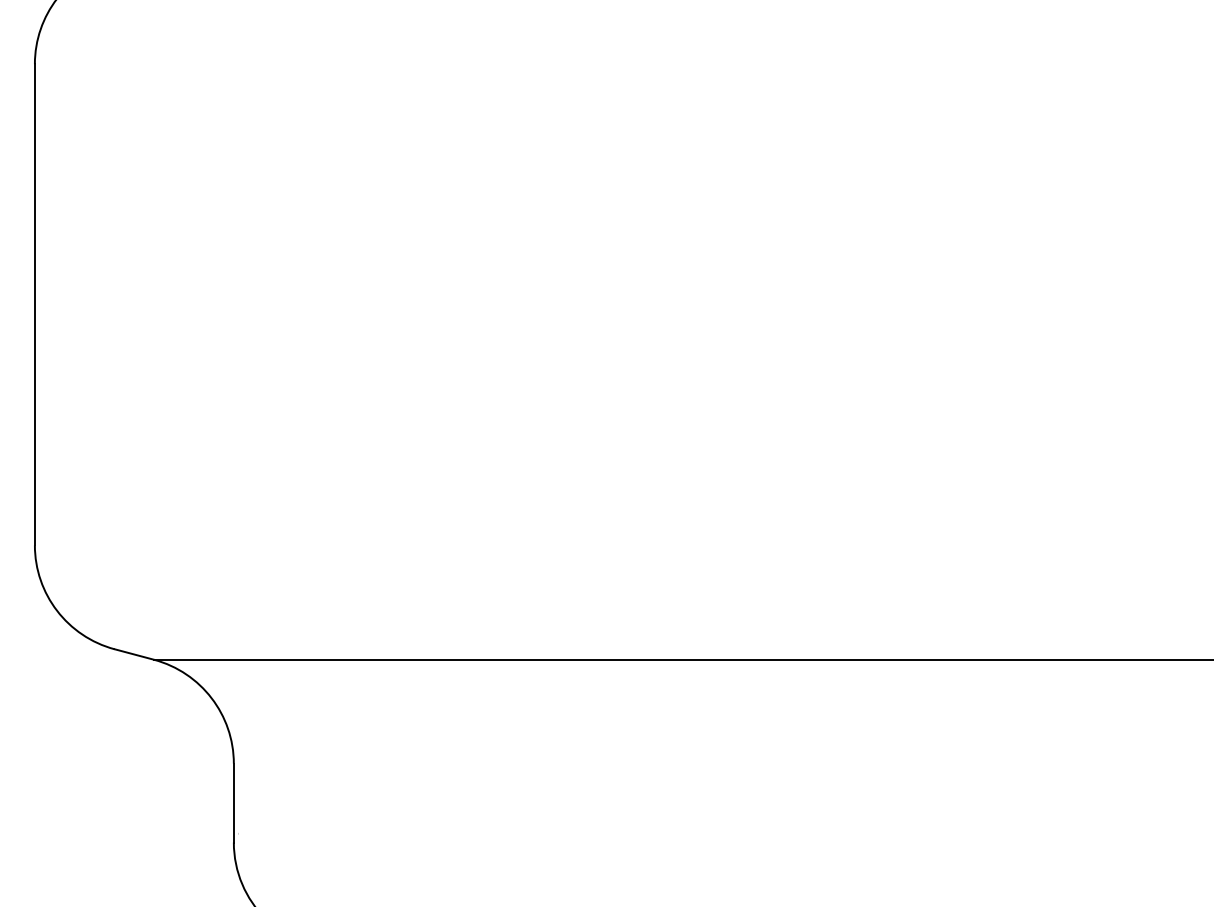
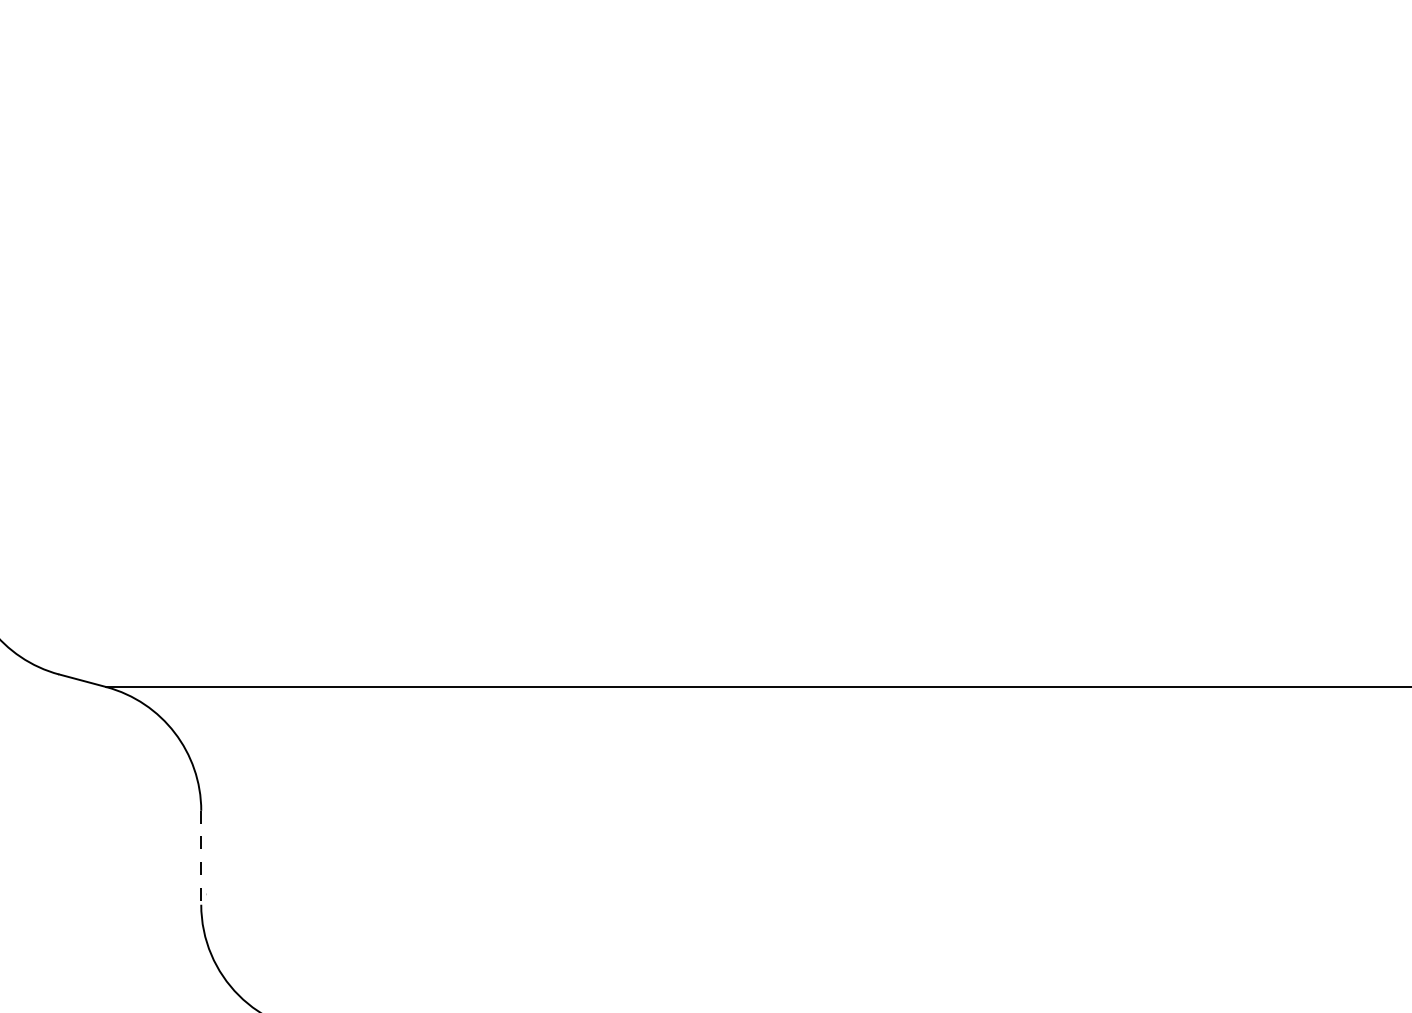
line: (233, 803) -> (200, 858), solid -> dashed

